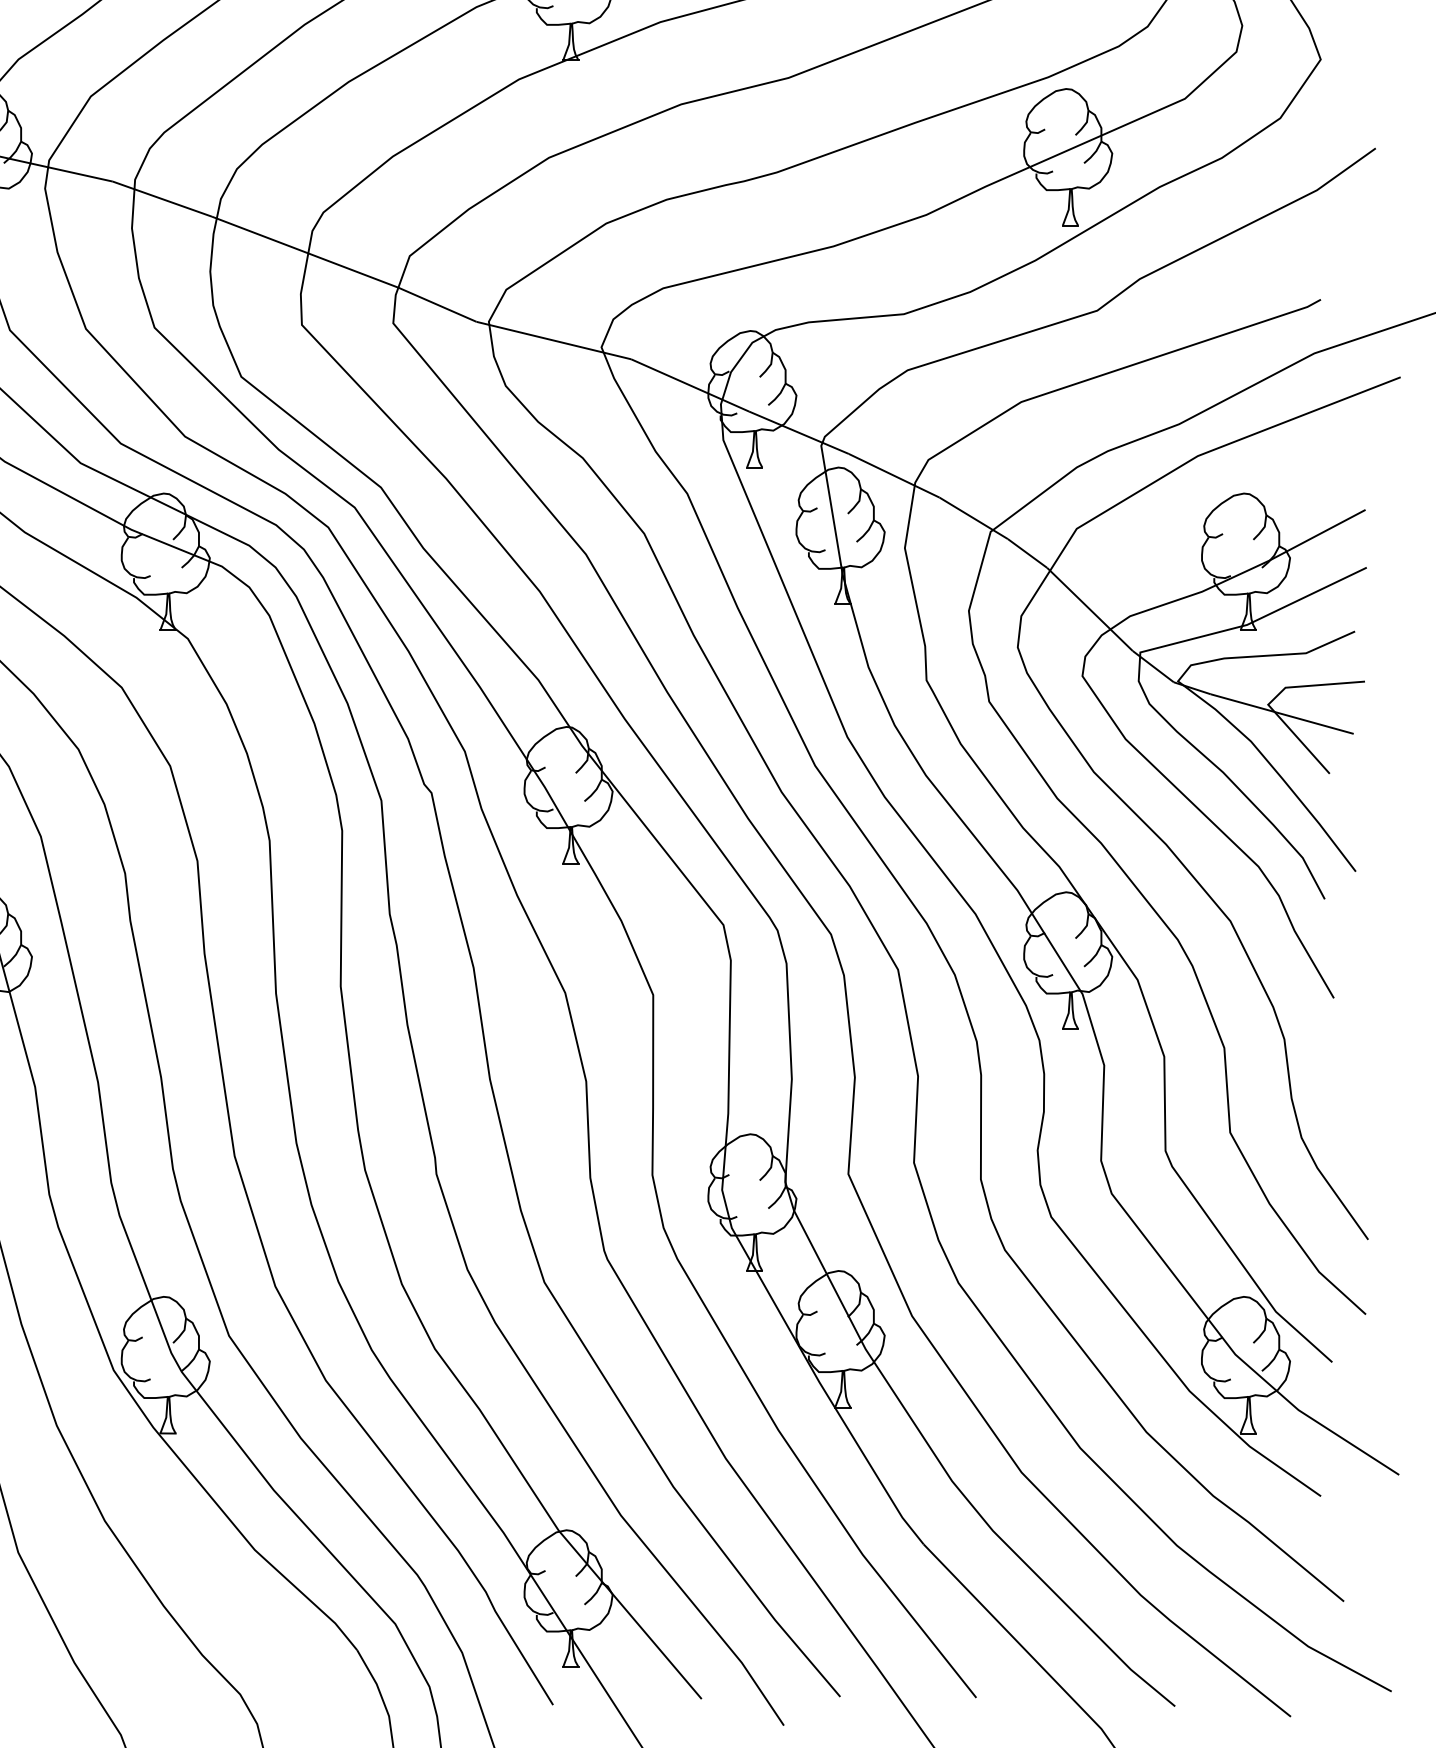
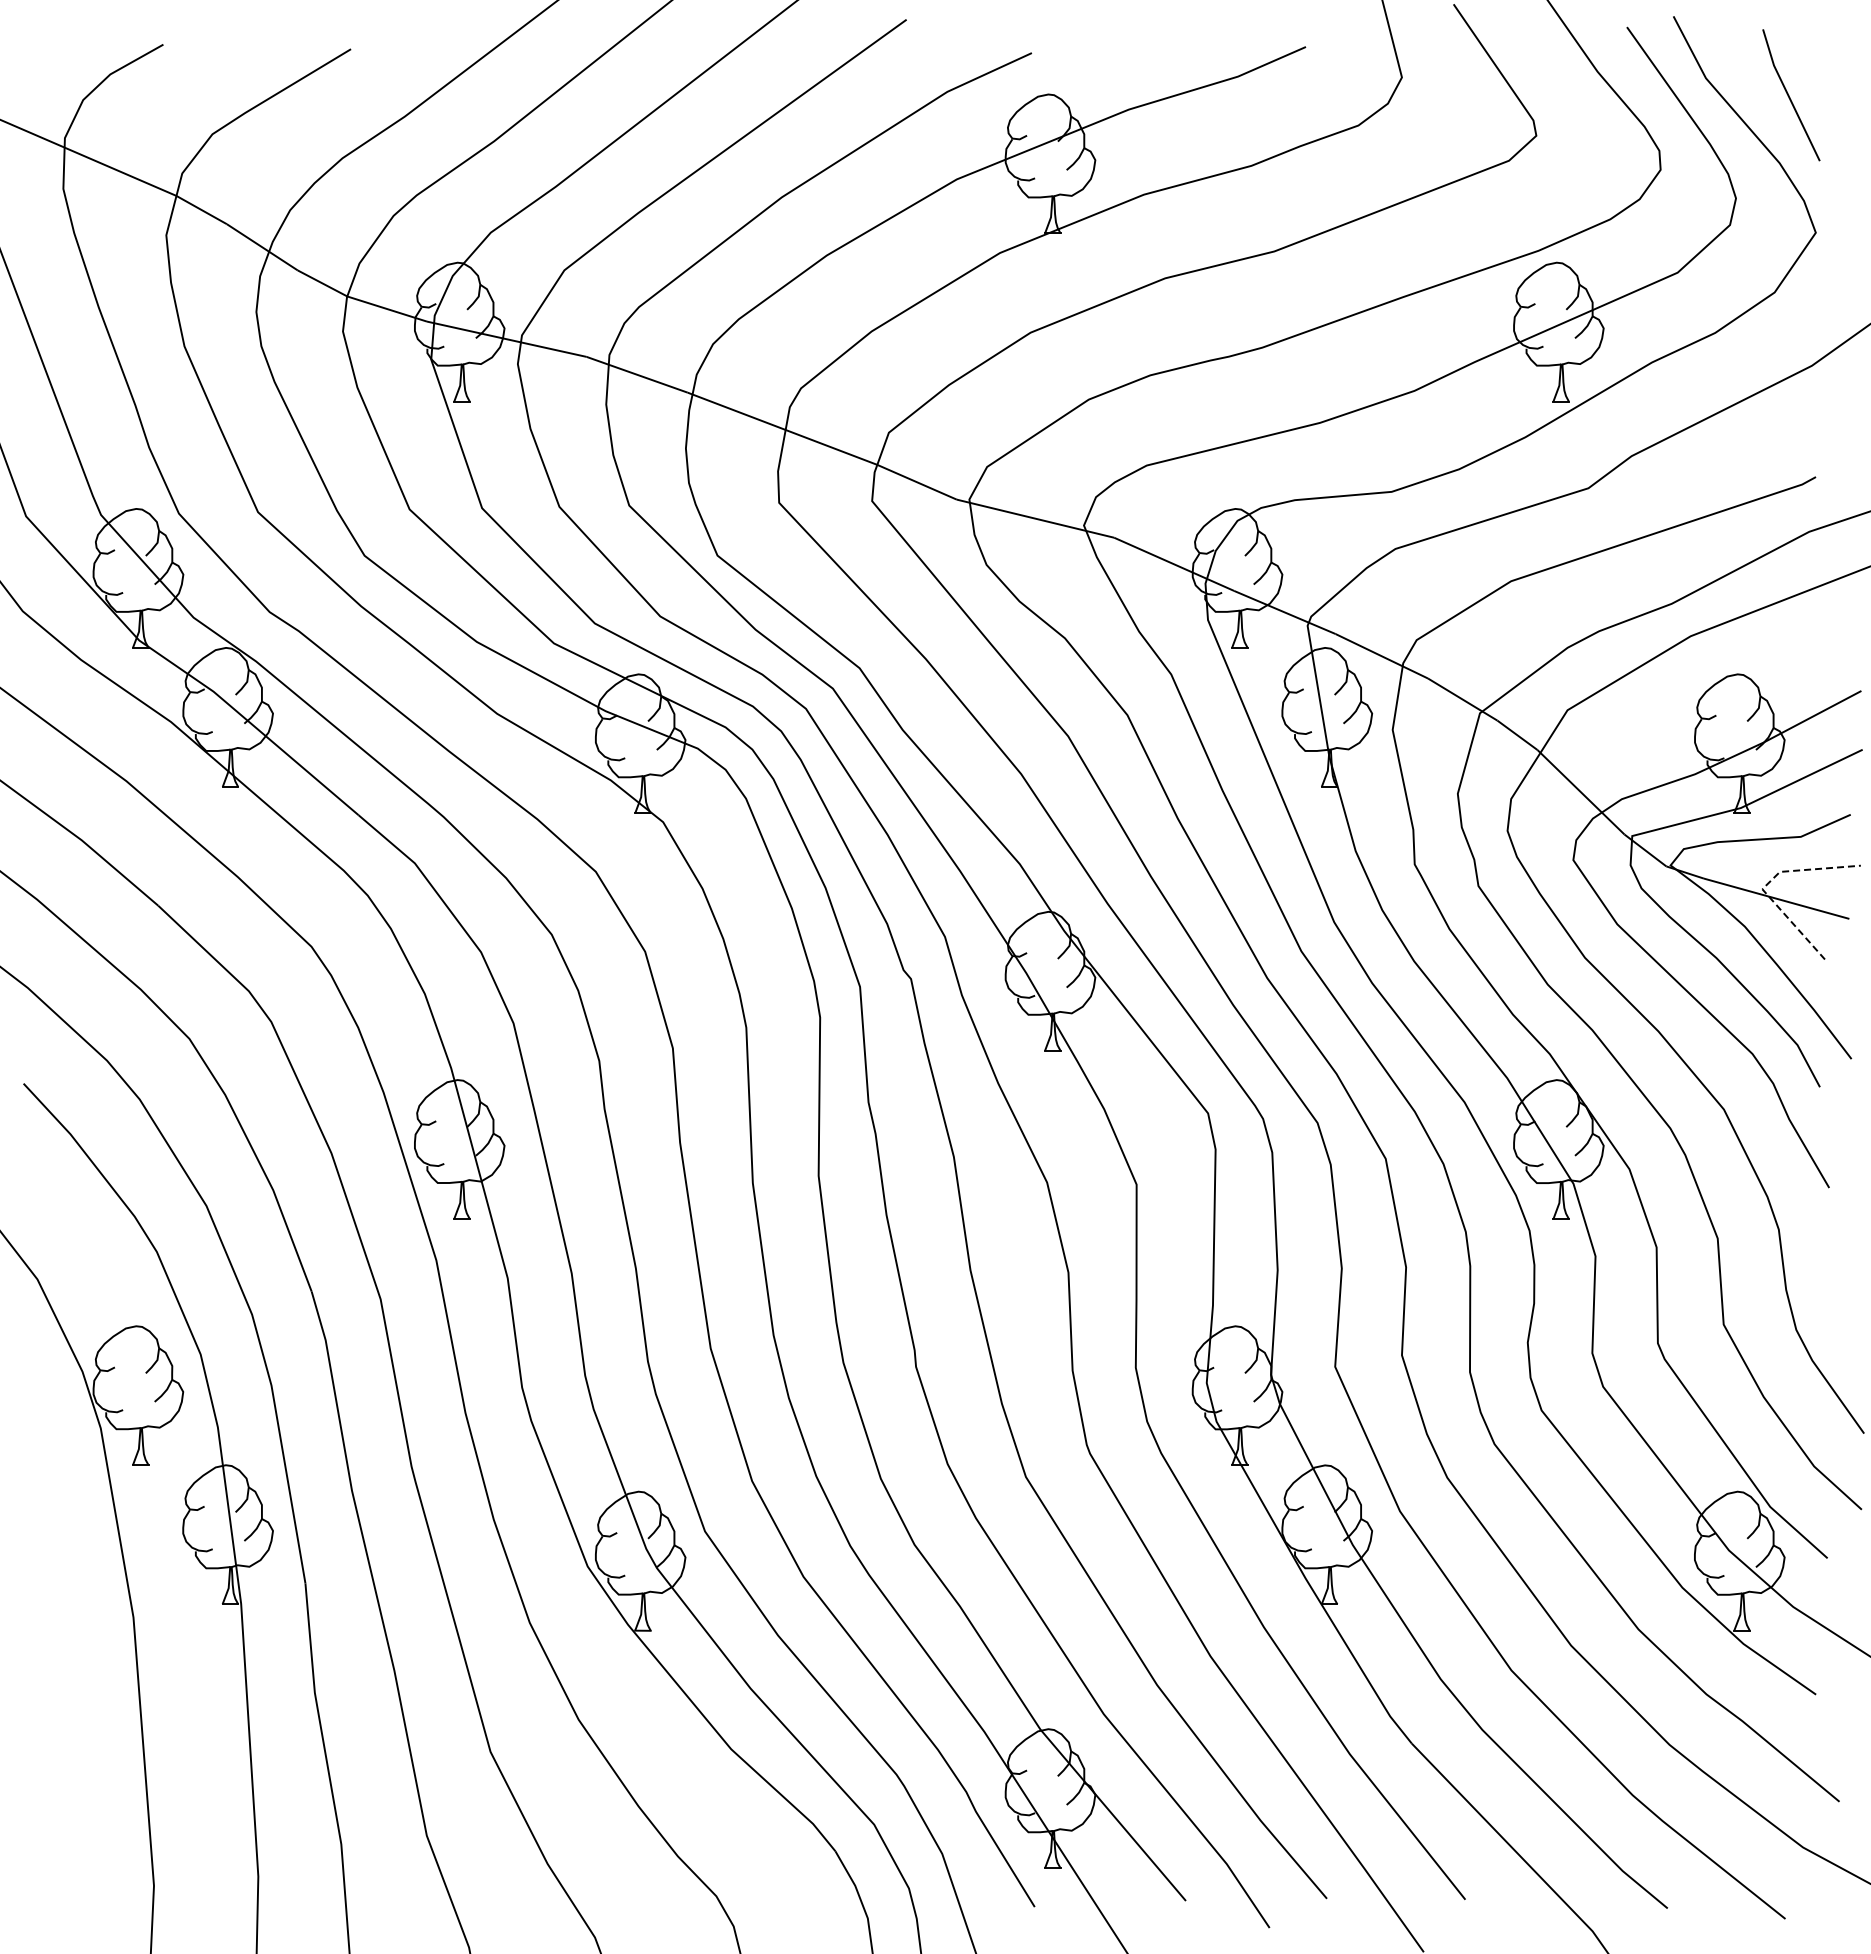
line: (1272, 701) -> (1766, 885), solid -> dashed

